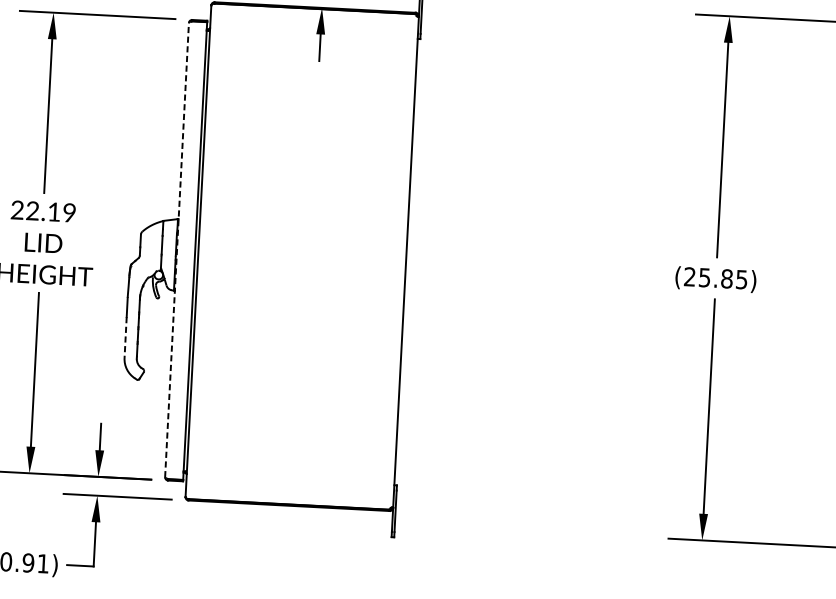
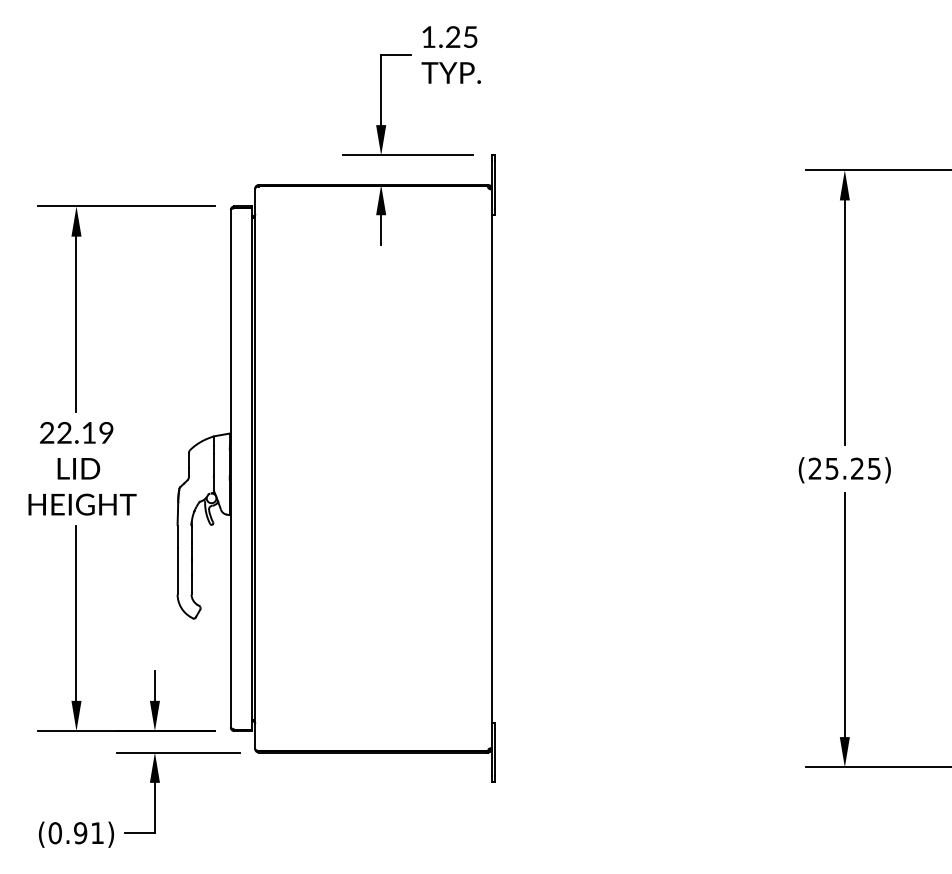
line: (176, 249) -> (230, 468), dashed -> solid
text: (727, 278) -> (857, 468), (25.85) -> (25.25)
line: (125, 337) -> (177, 571), dashed -> solid

